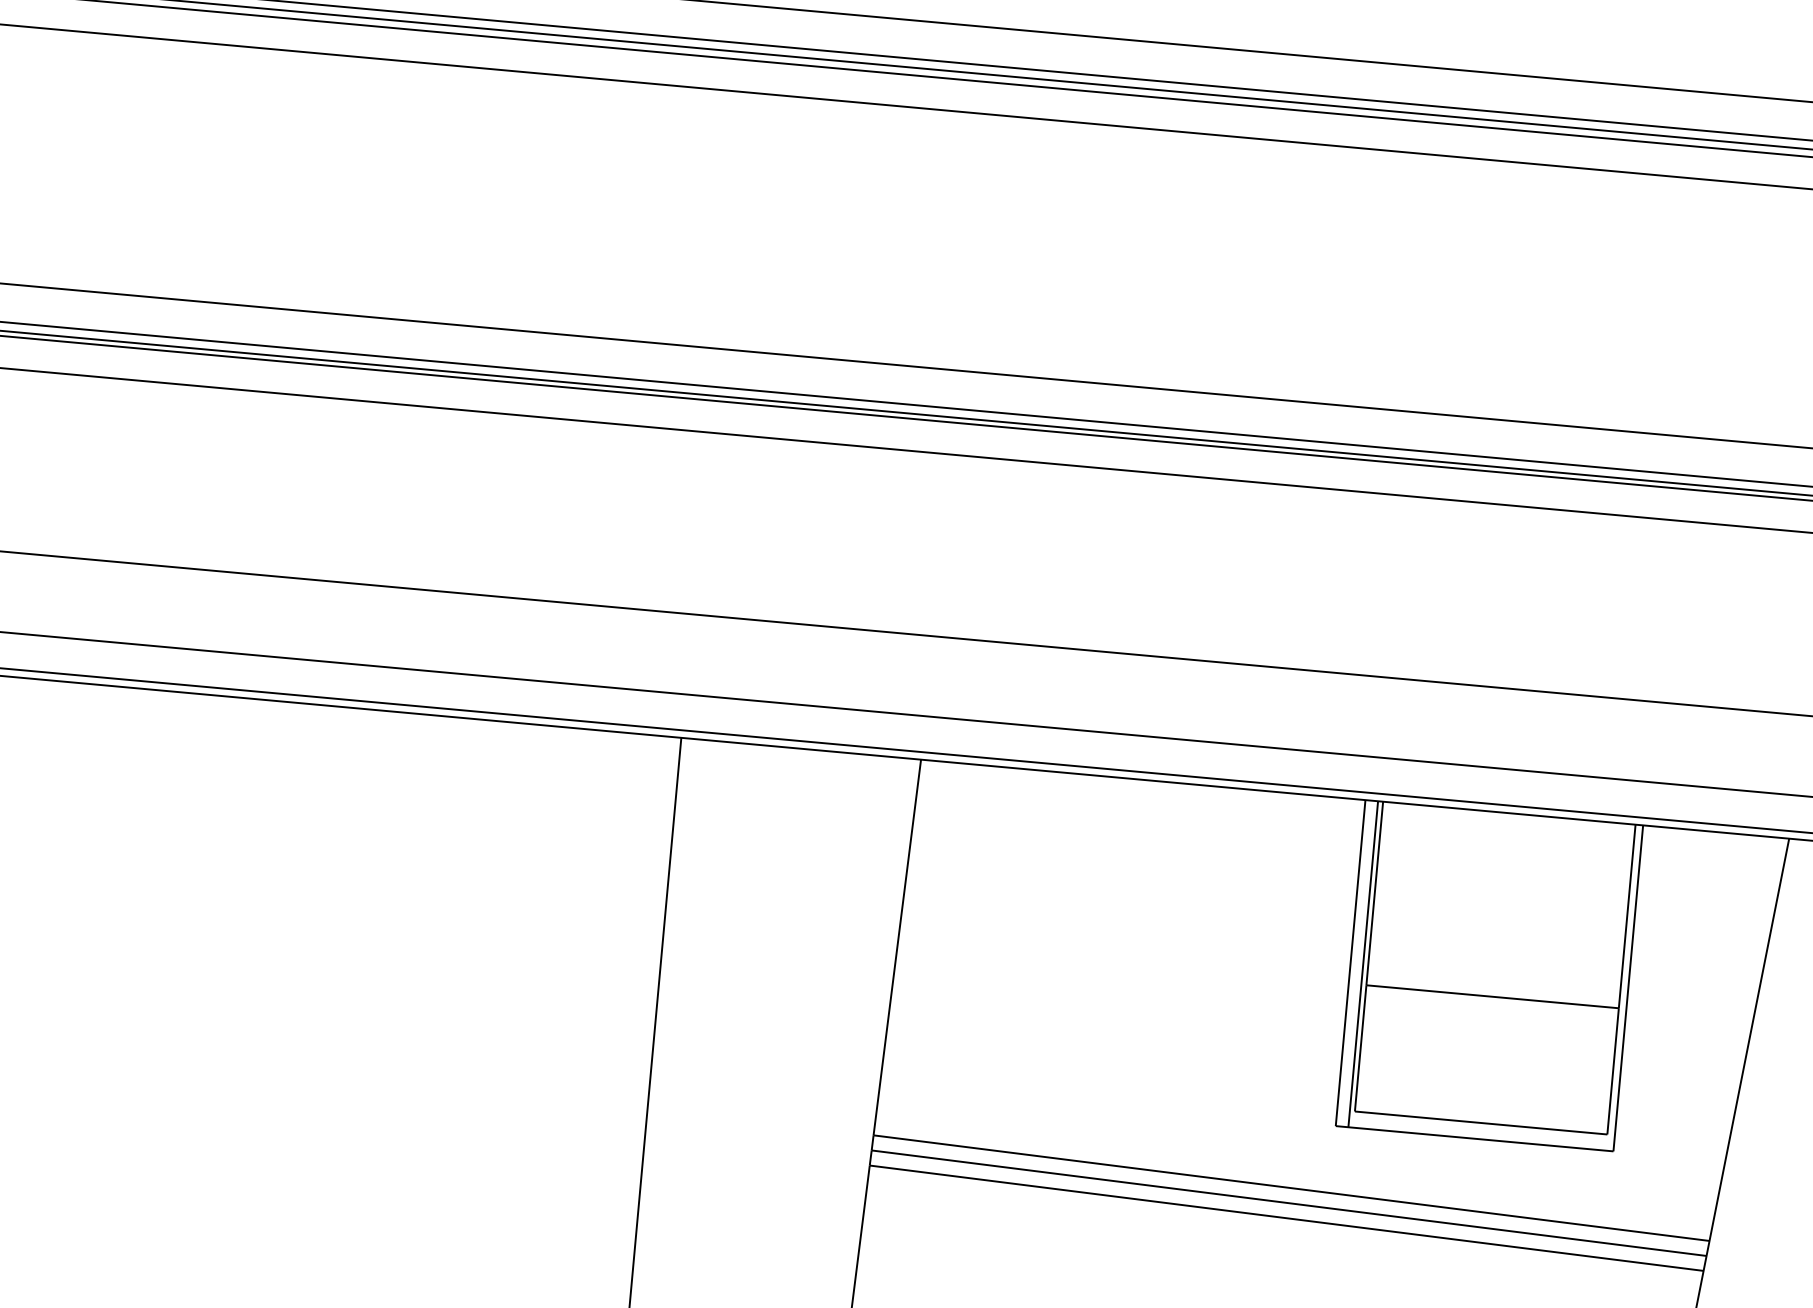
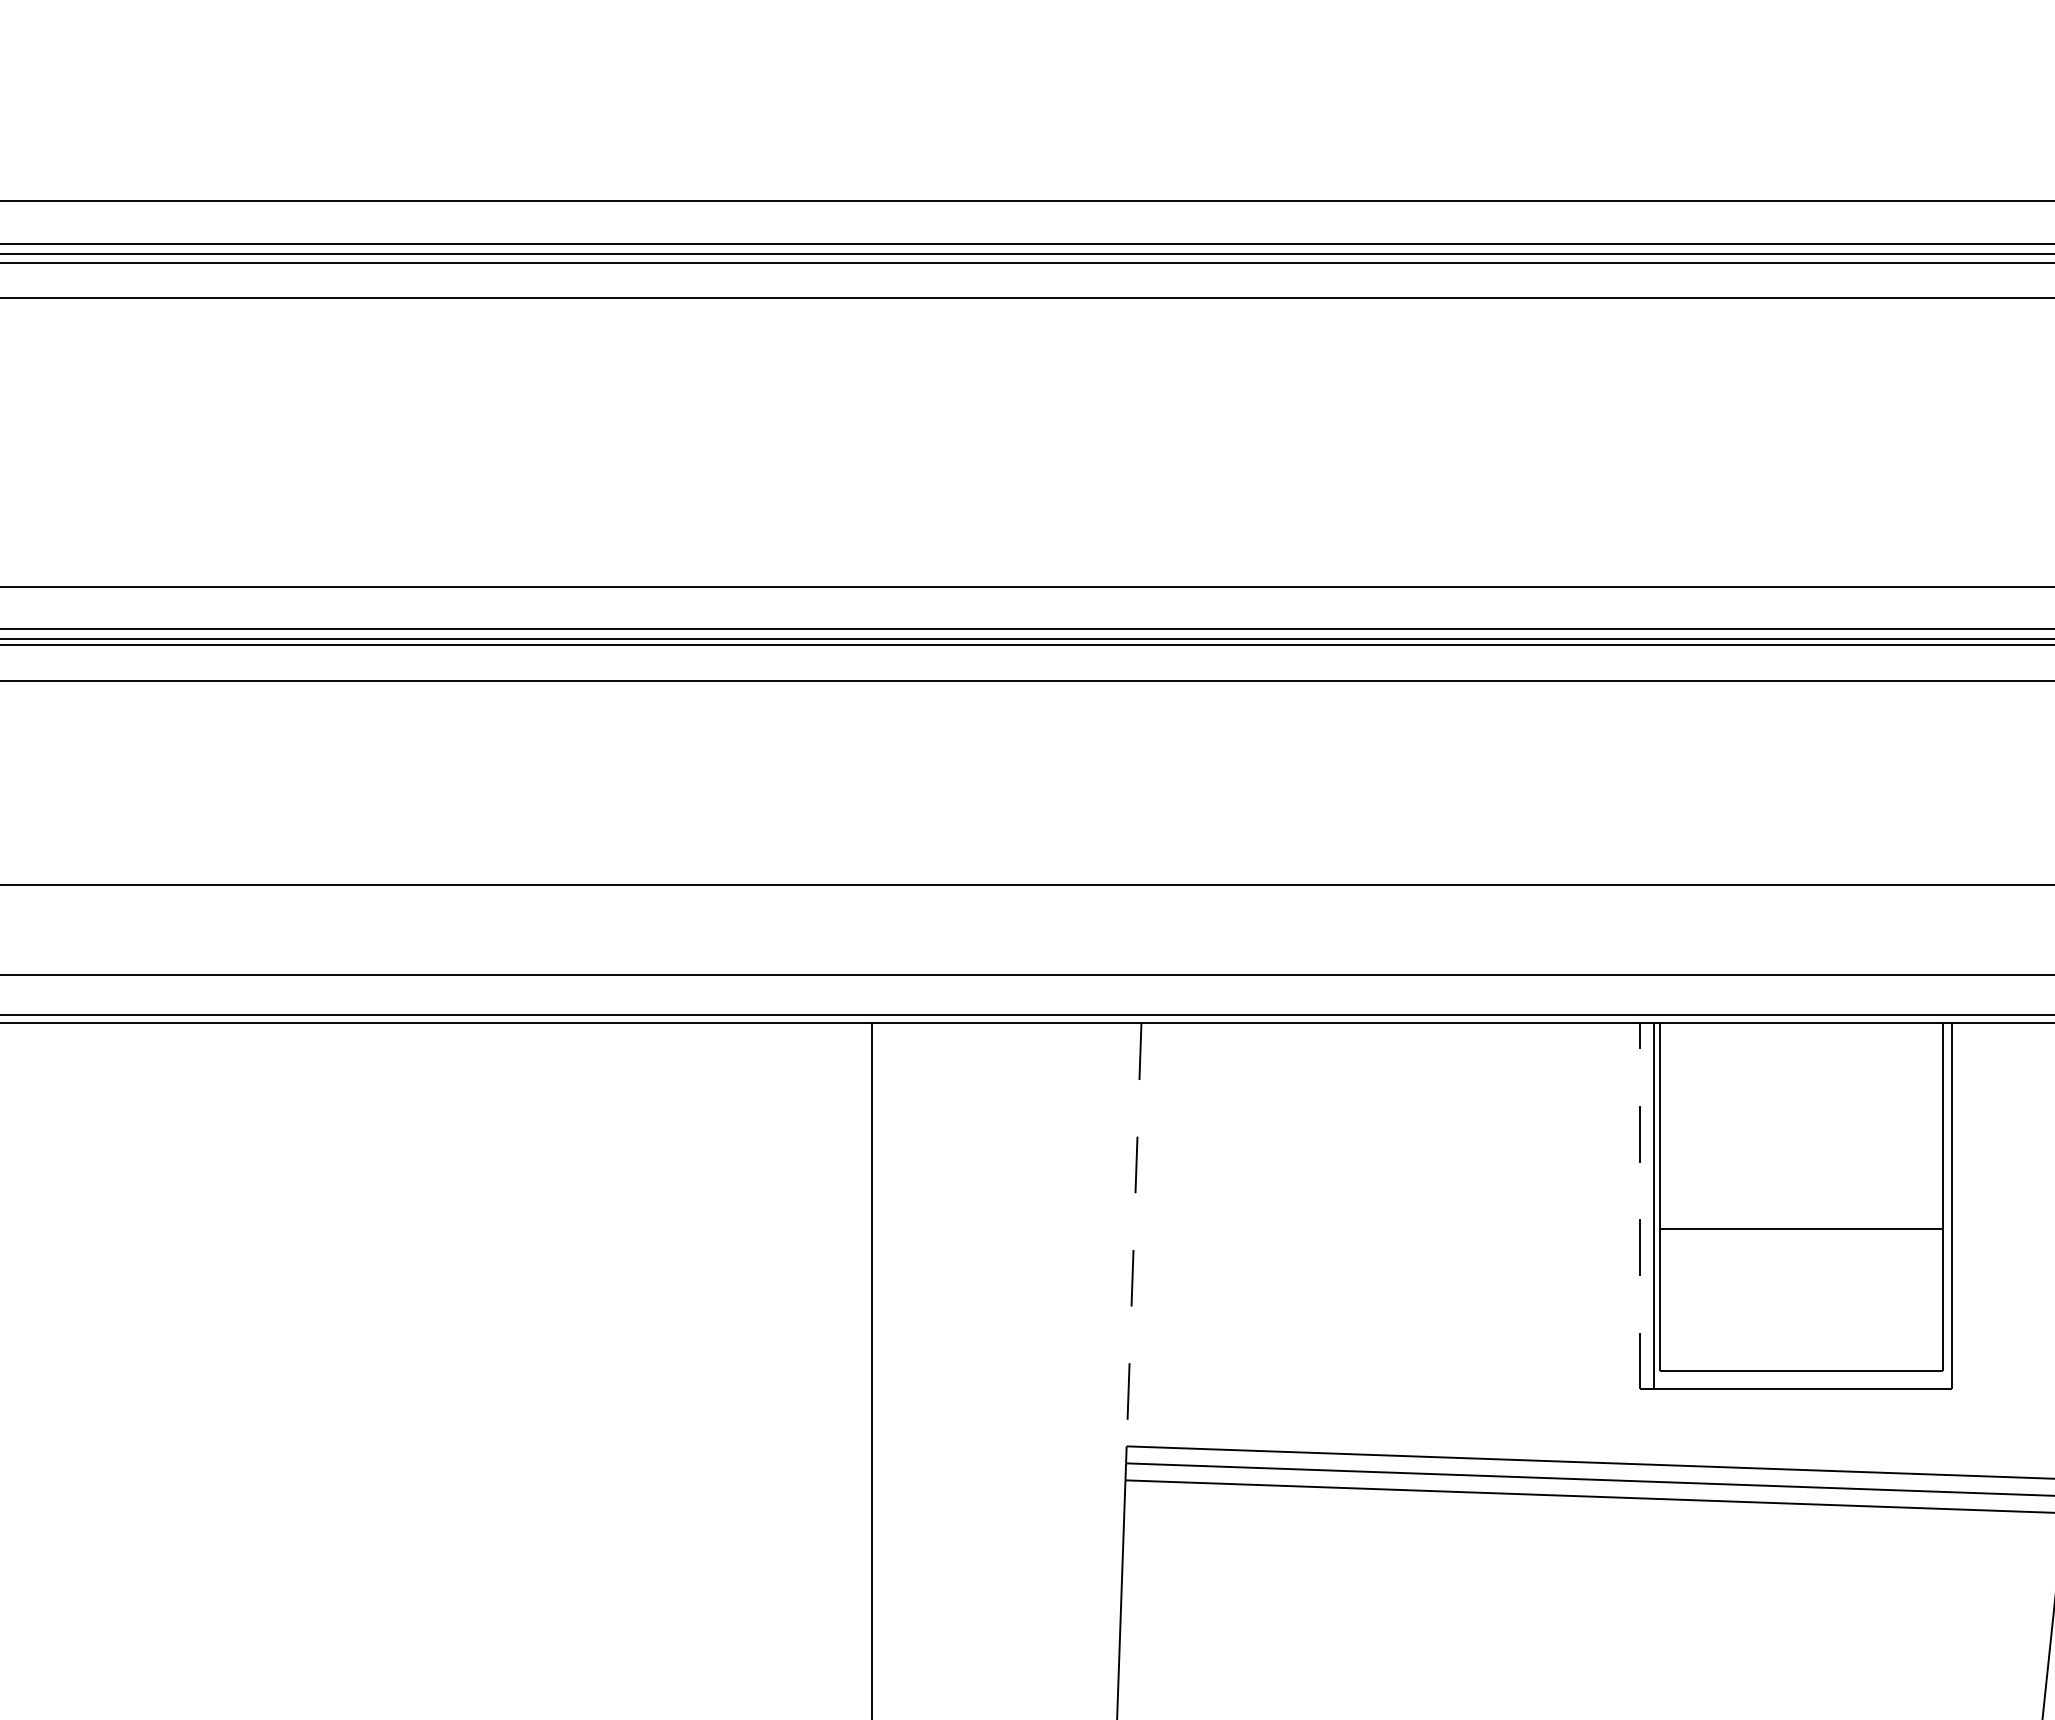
line: (897, 947) -> (1134, 1234), solid -> dashed
line: (1350, 963) -> (1640, 1206), solid -> dashed

